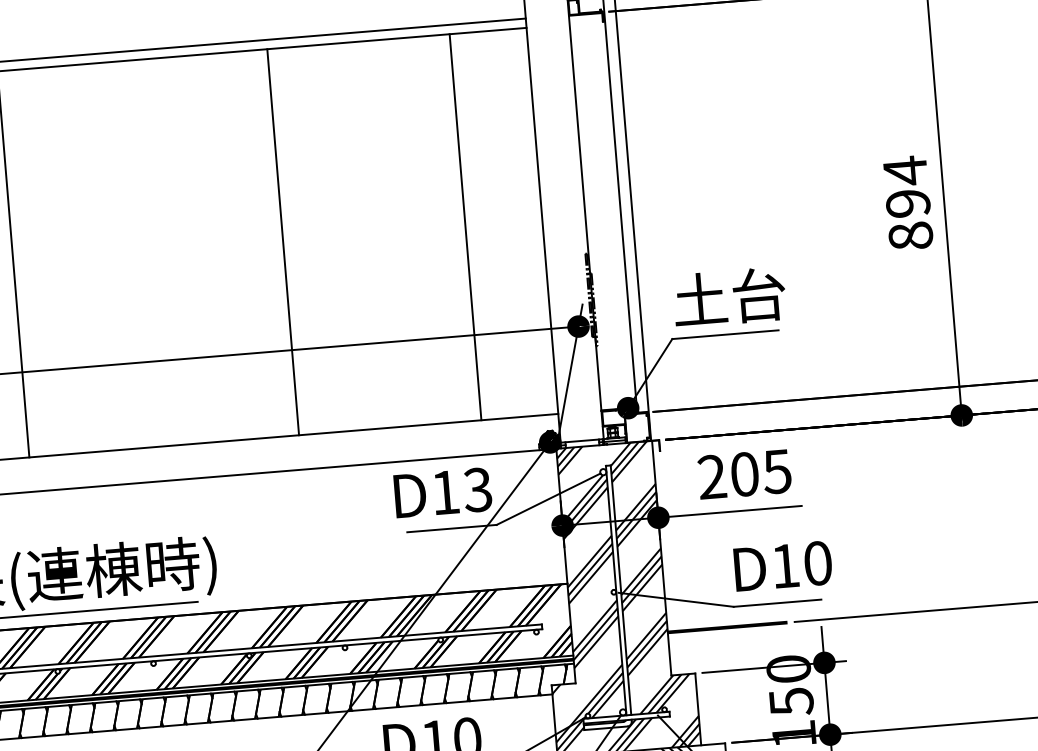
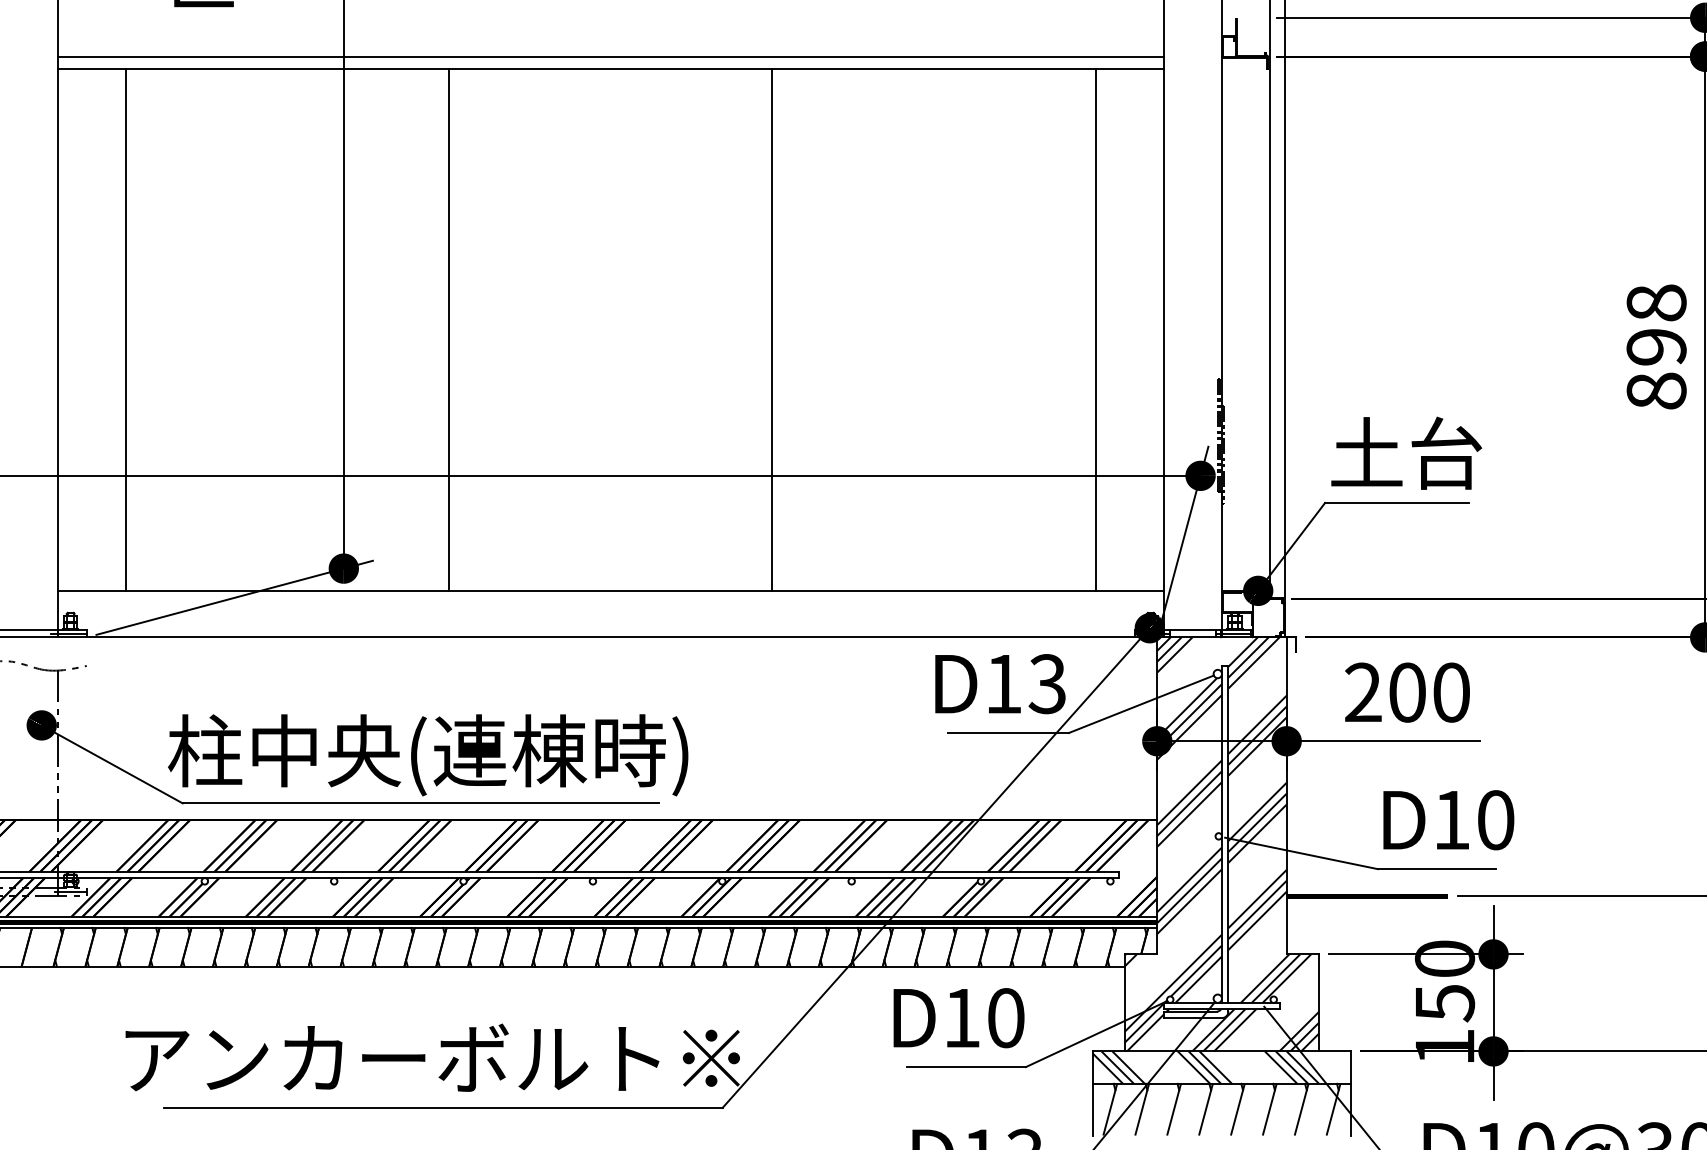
text: (905, 171) -> (1656, 303), 894 -> 898
line: (465, 226) -> (1095, 329), moved
line: (283, 241) -> (772, 329), moved
text: (776, 471) -> (1450, 692), 205 -> 200

